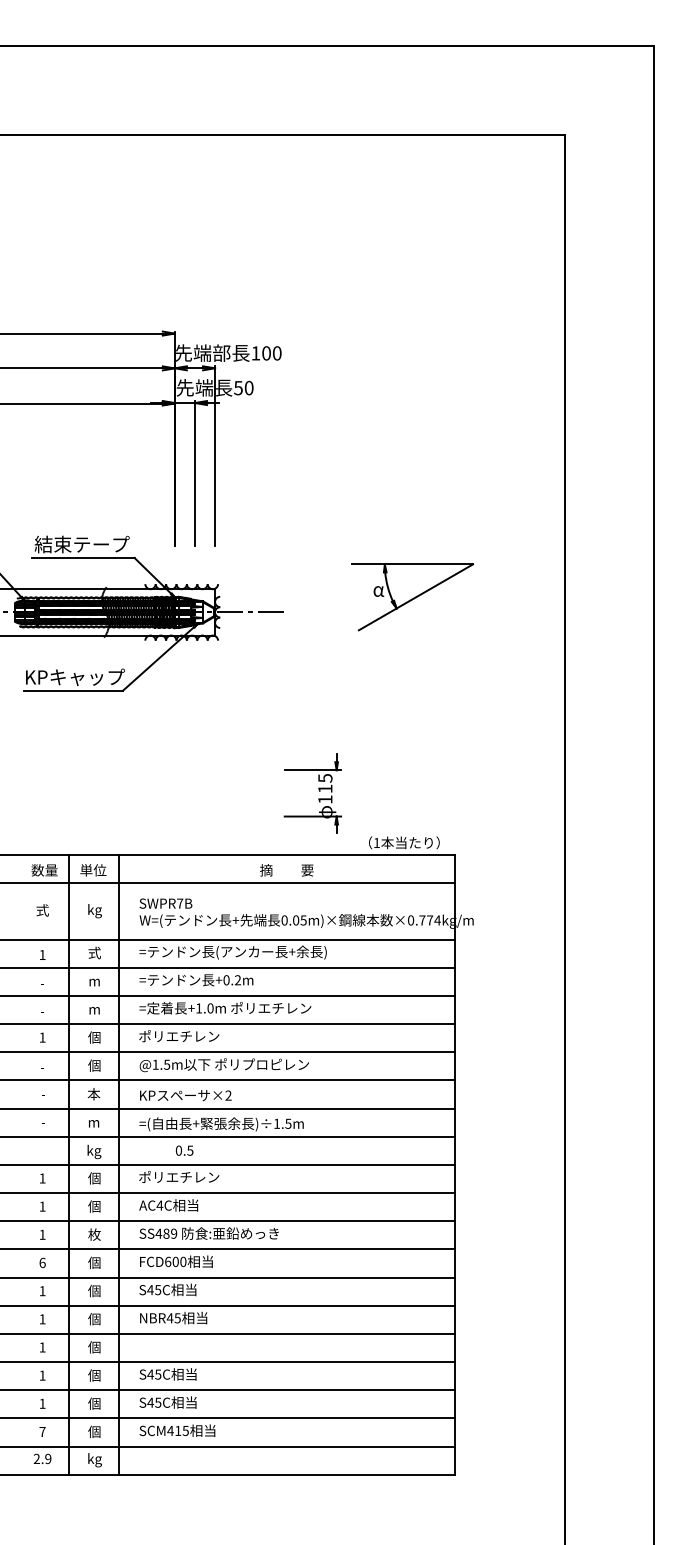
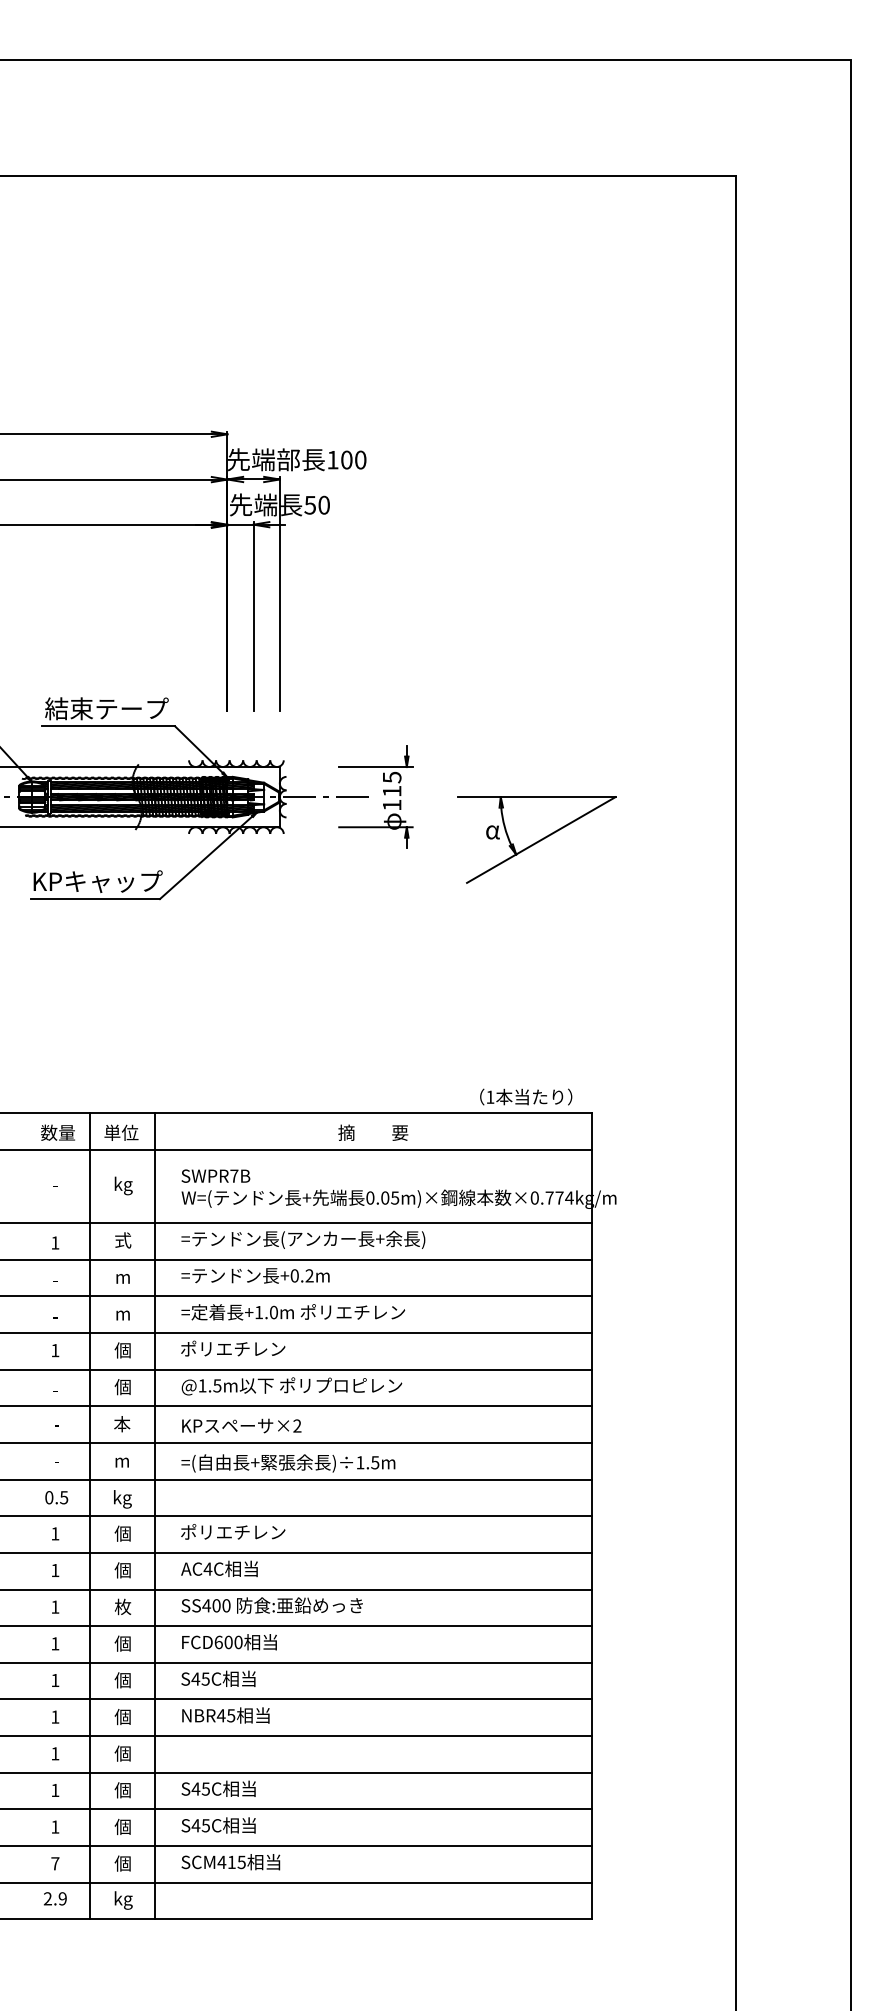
part: (412, 597) -> (536, 840), moved
part: (318, 789) -> (383, 792), moved
text: (42, 910) -> (55, 1185), 式 -> -
text: (184, 1150) -> (56, 1497), moved
text: (170, 1233) -> (221, 1605), SS489 -> SS400
text: (42, 1262) -> (55, 1643), 6 -> 1

